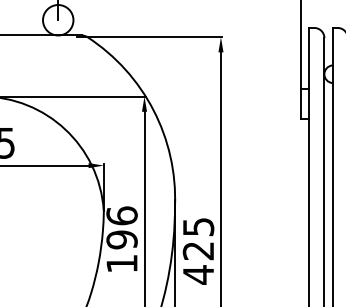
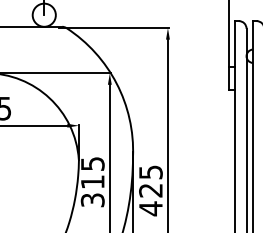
text: (121, 239) -> (92, 181), 196 -> 315

